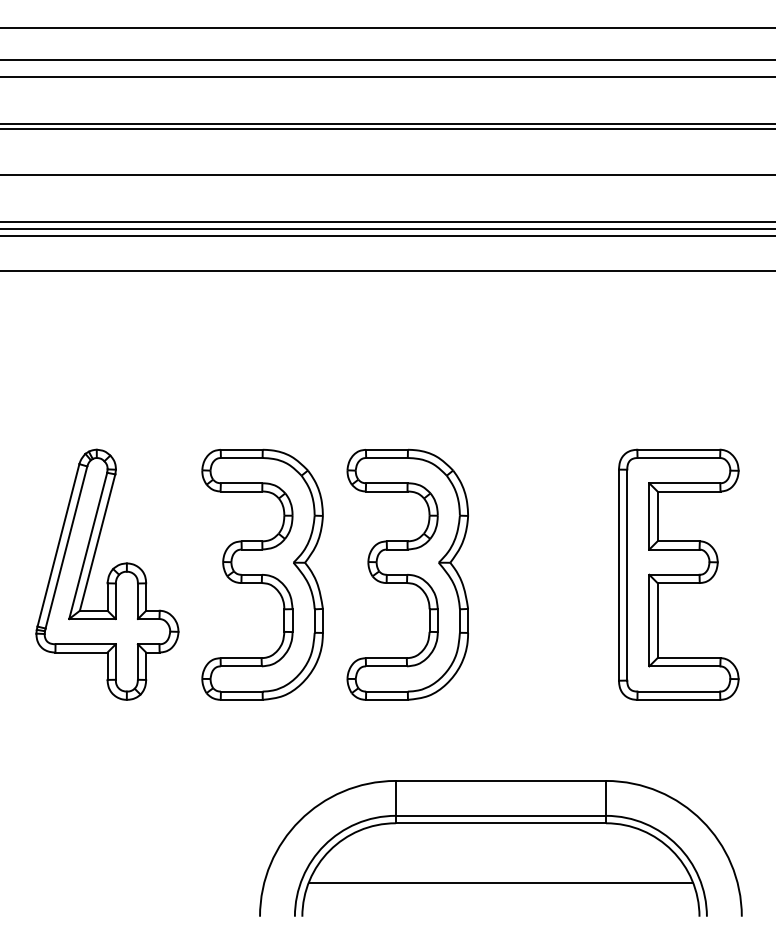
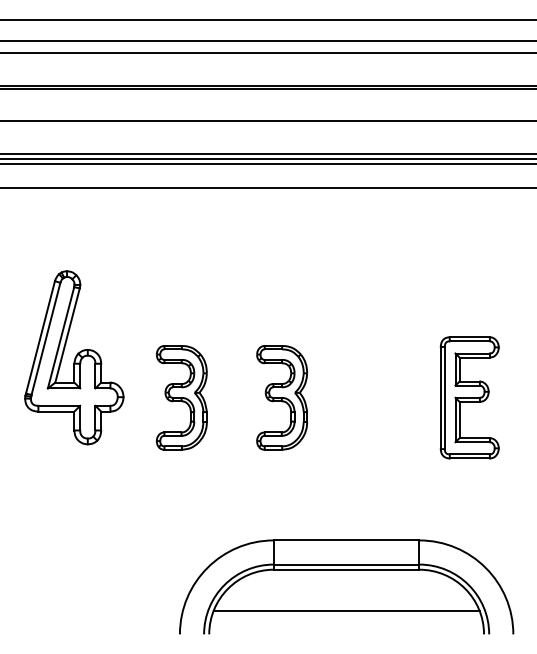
part: (107, 574) -> (74, 357), moved
part: (262, 574) -> (181, 397), size x0.6
part: (406, 574) -> (281, 397), size x0.6
part: (678, 574) -> (469, 397), size x0.7

